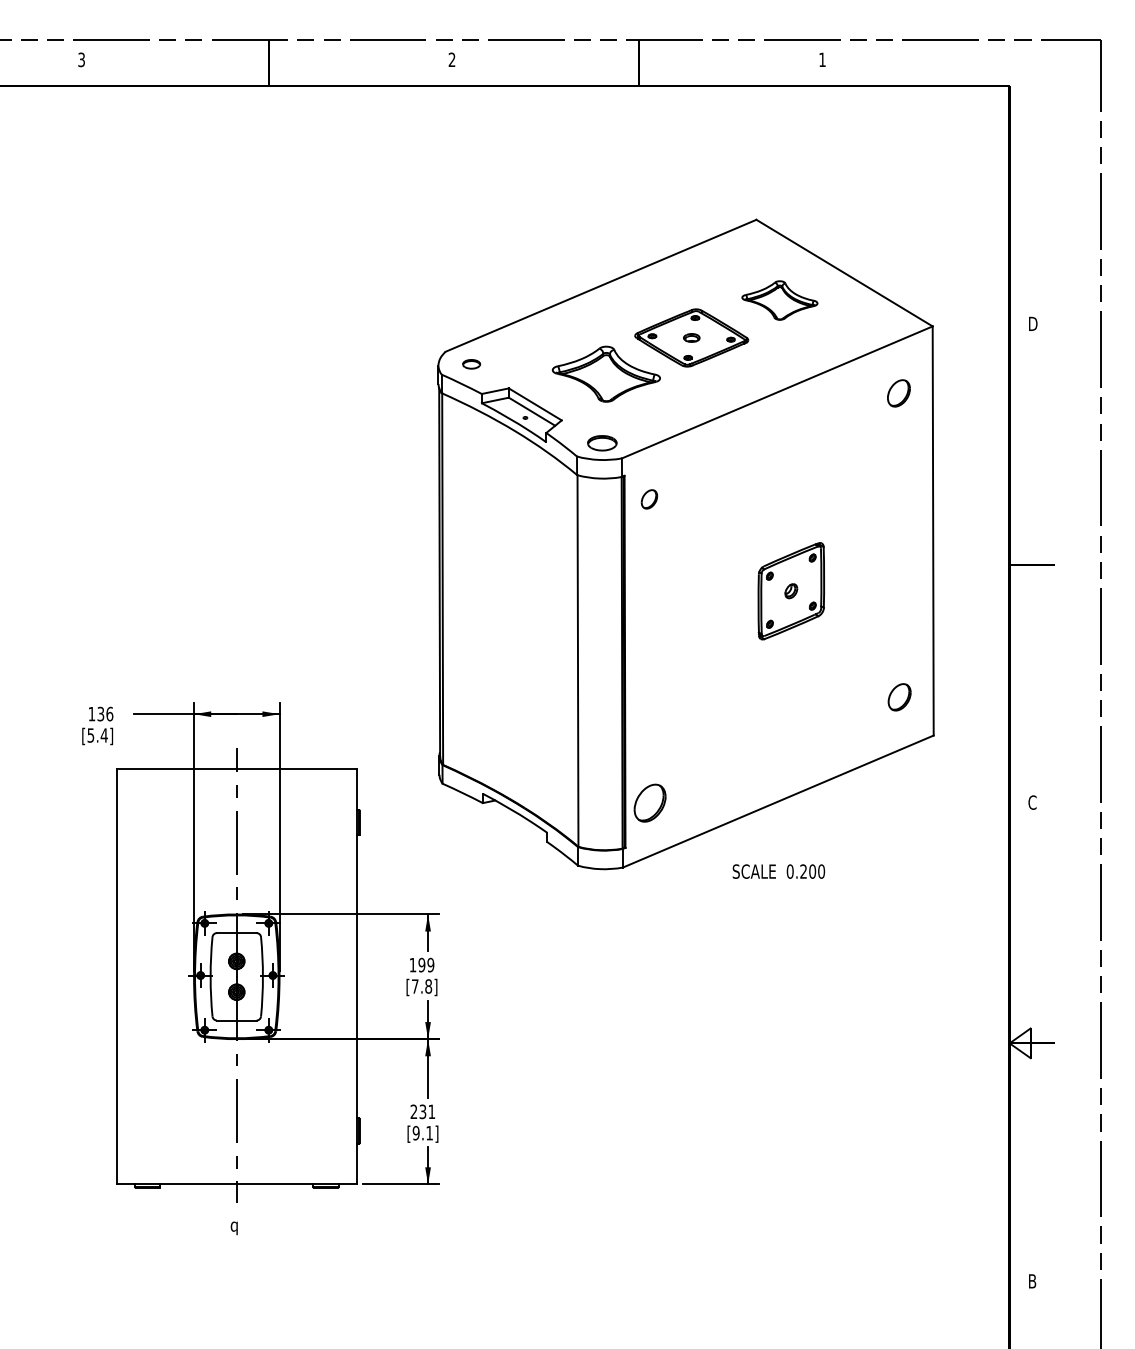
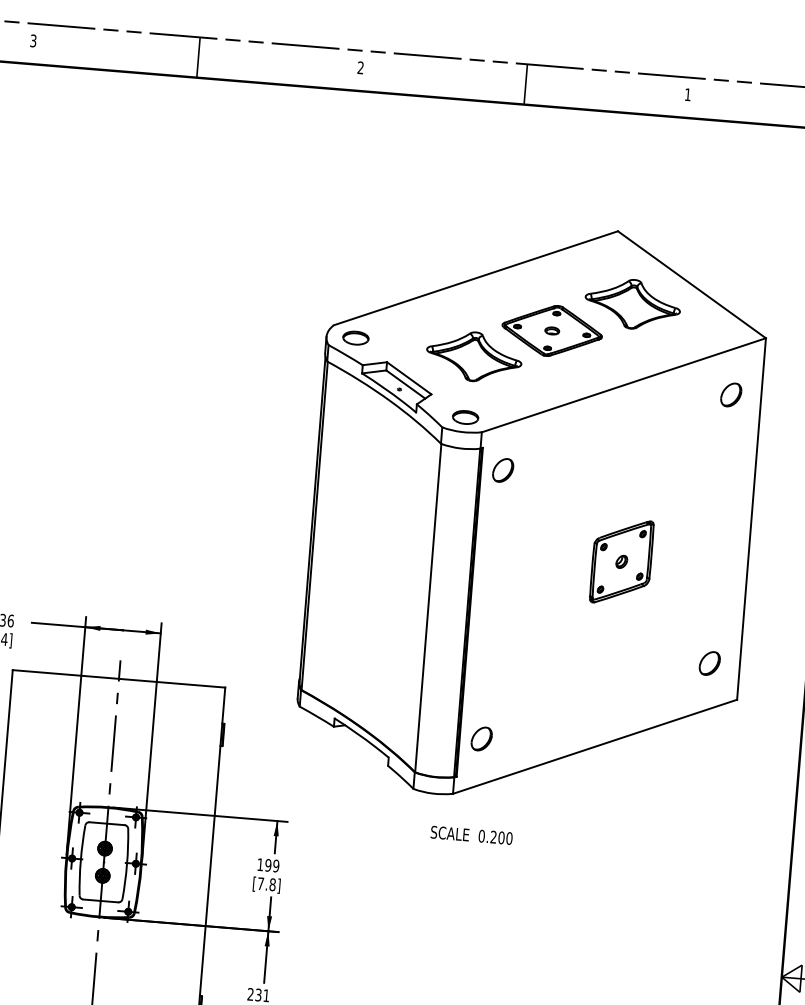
part: (779, 300) -> (632, 304), size x1.43
part: (471, 364) -> (355, 338), size x1.67
part: (649, 499) -> (503, 470), size x1.43
part: (650, 803) -> (481, 739), size x0.71
text: (778, 871) -> (471, 835), moved

